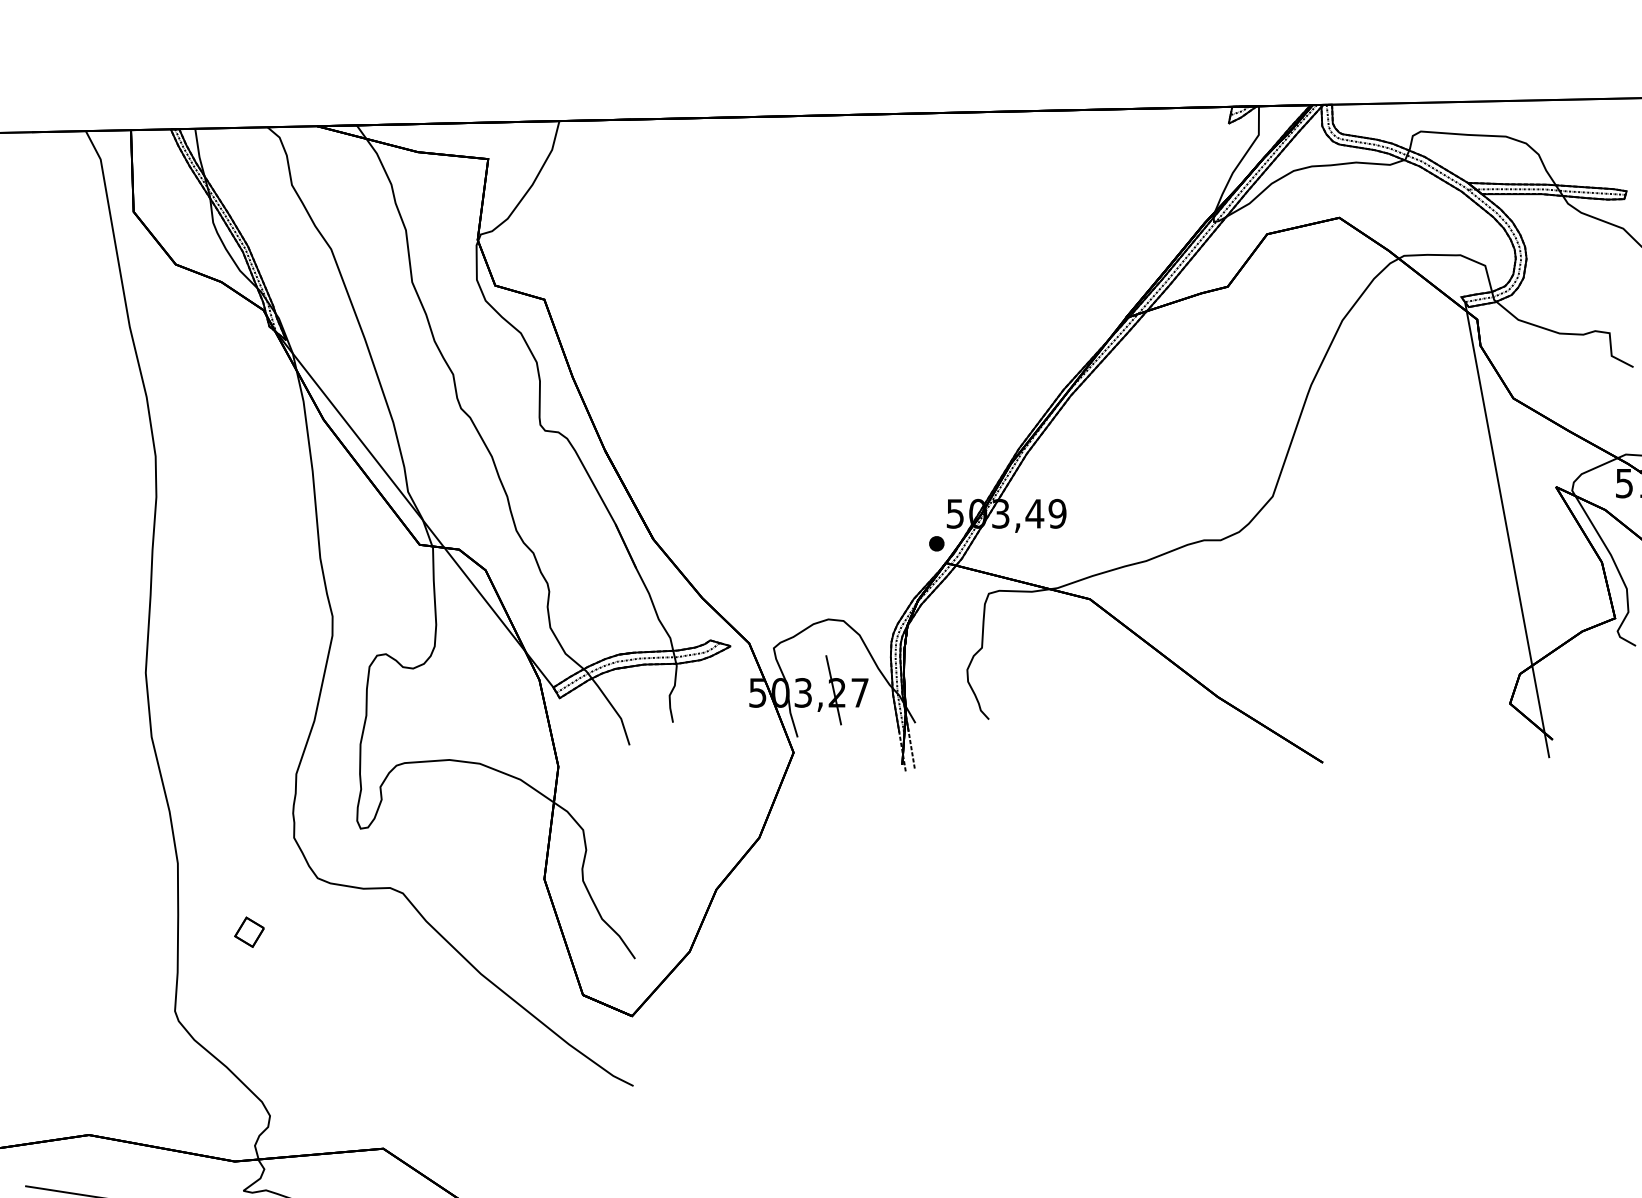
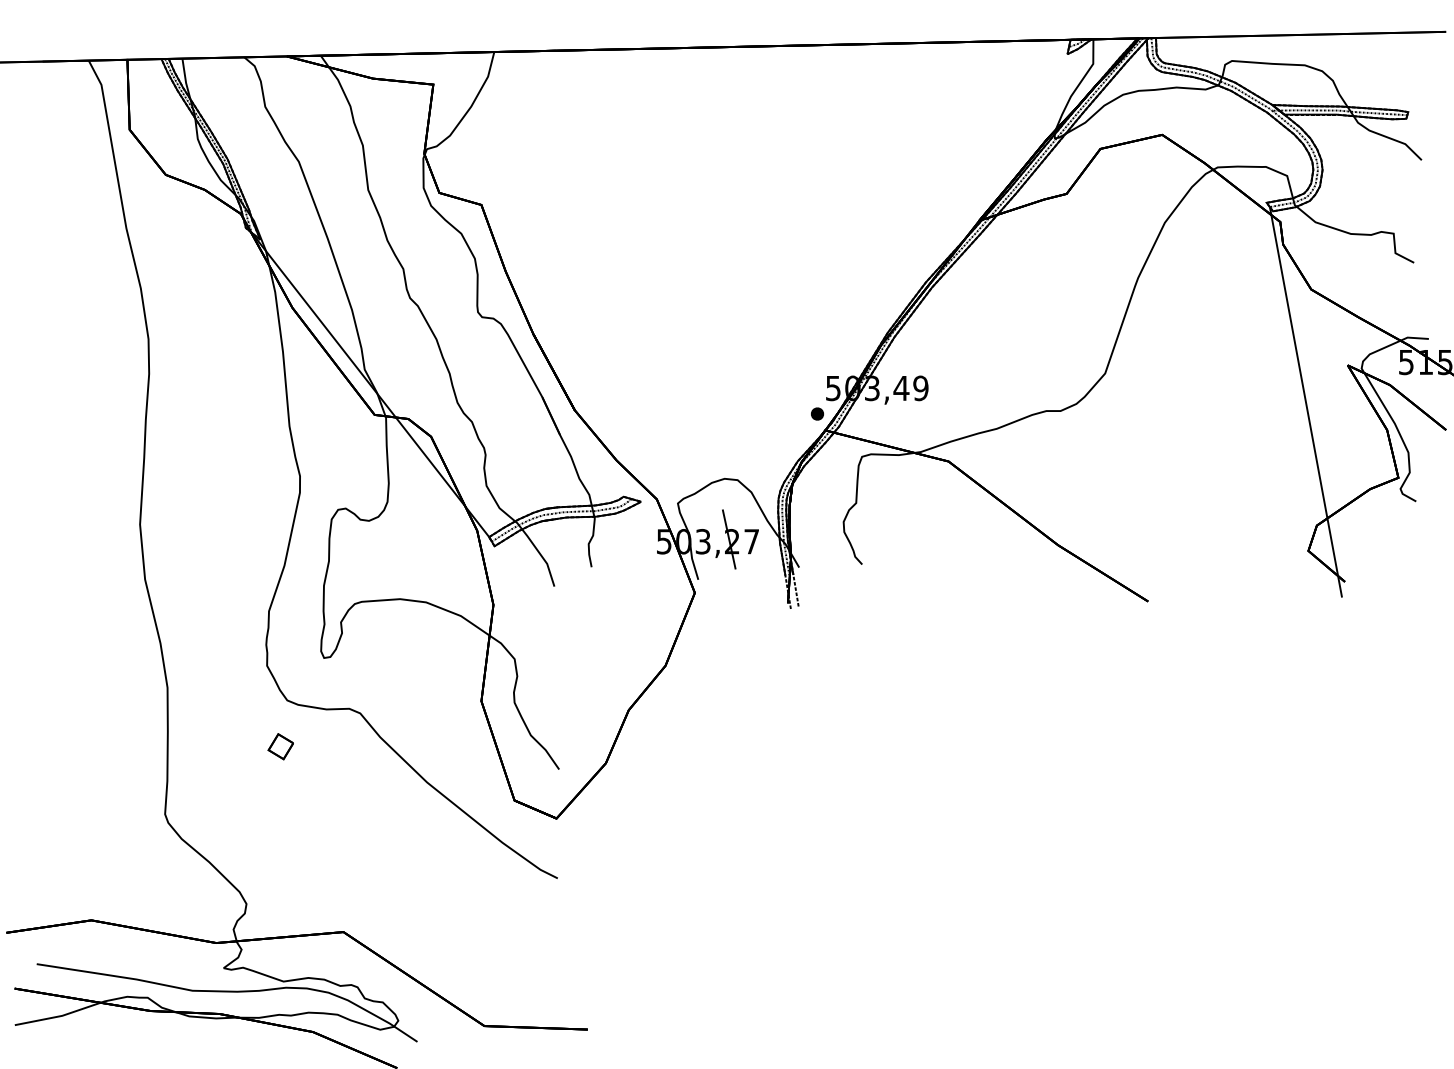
part: (249, 932) -> (280, 746), moved

